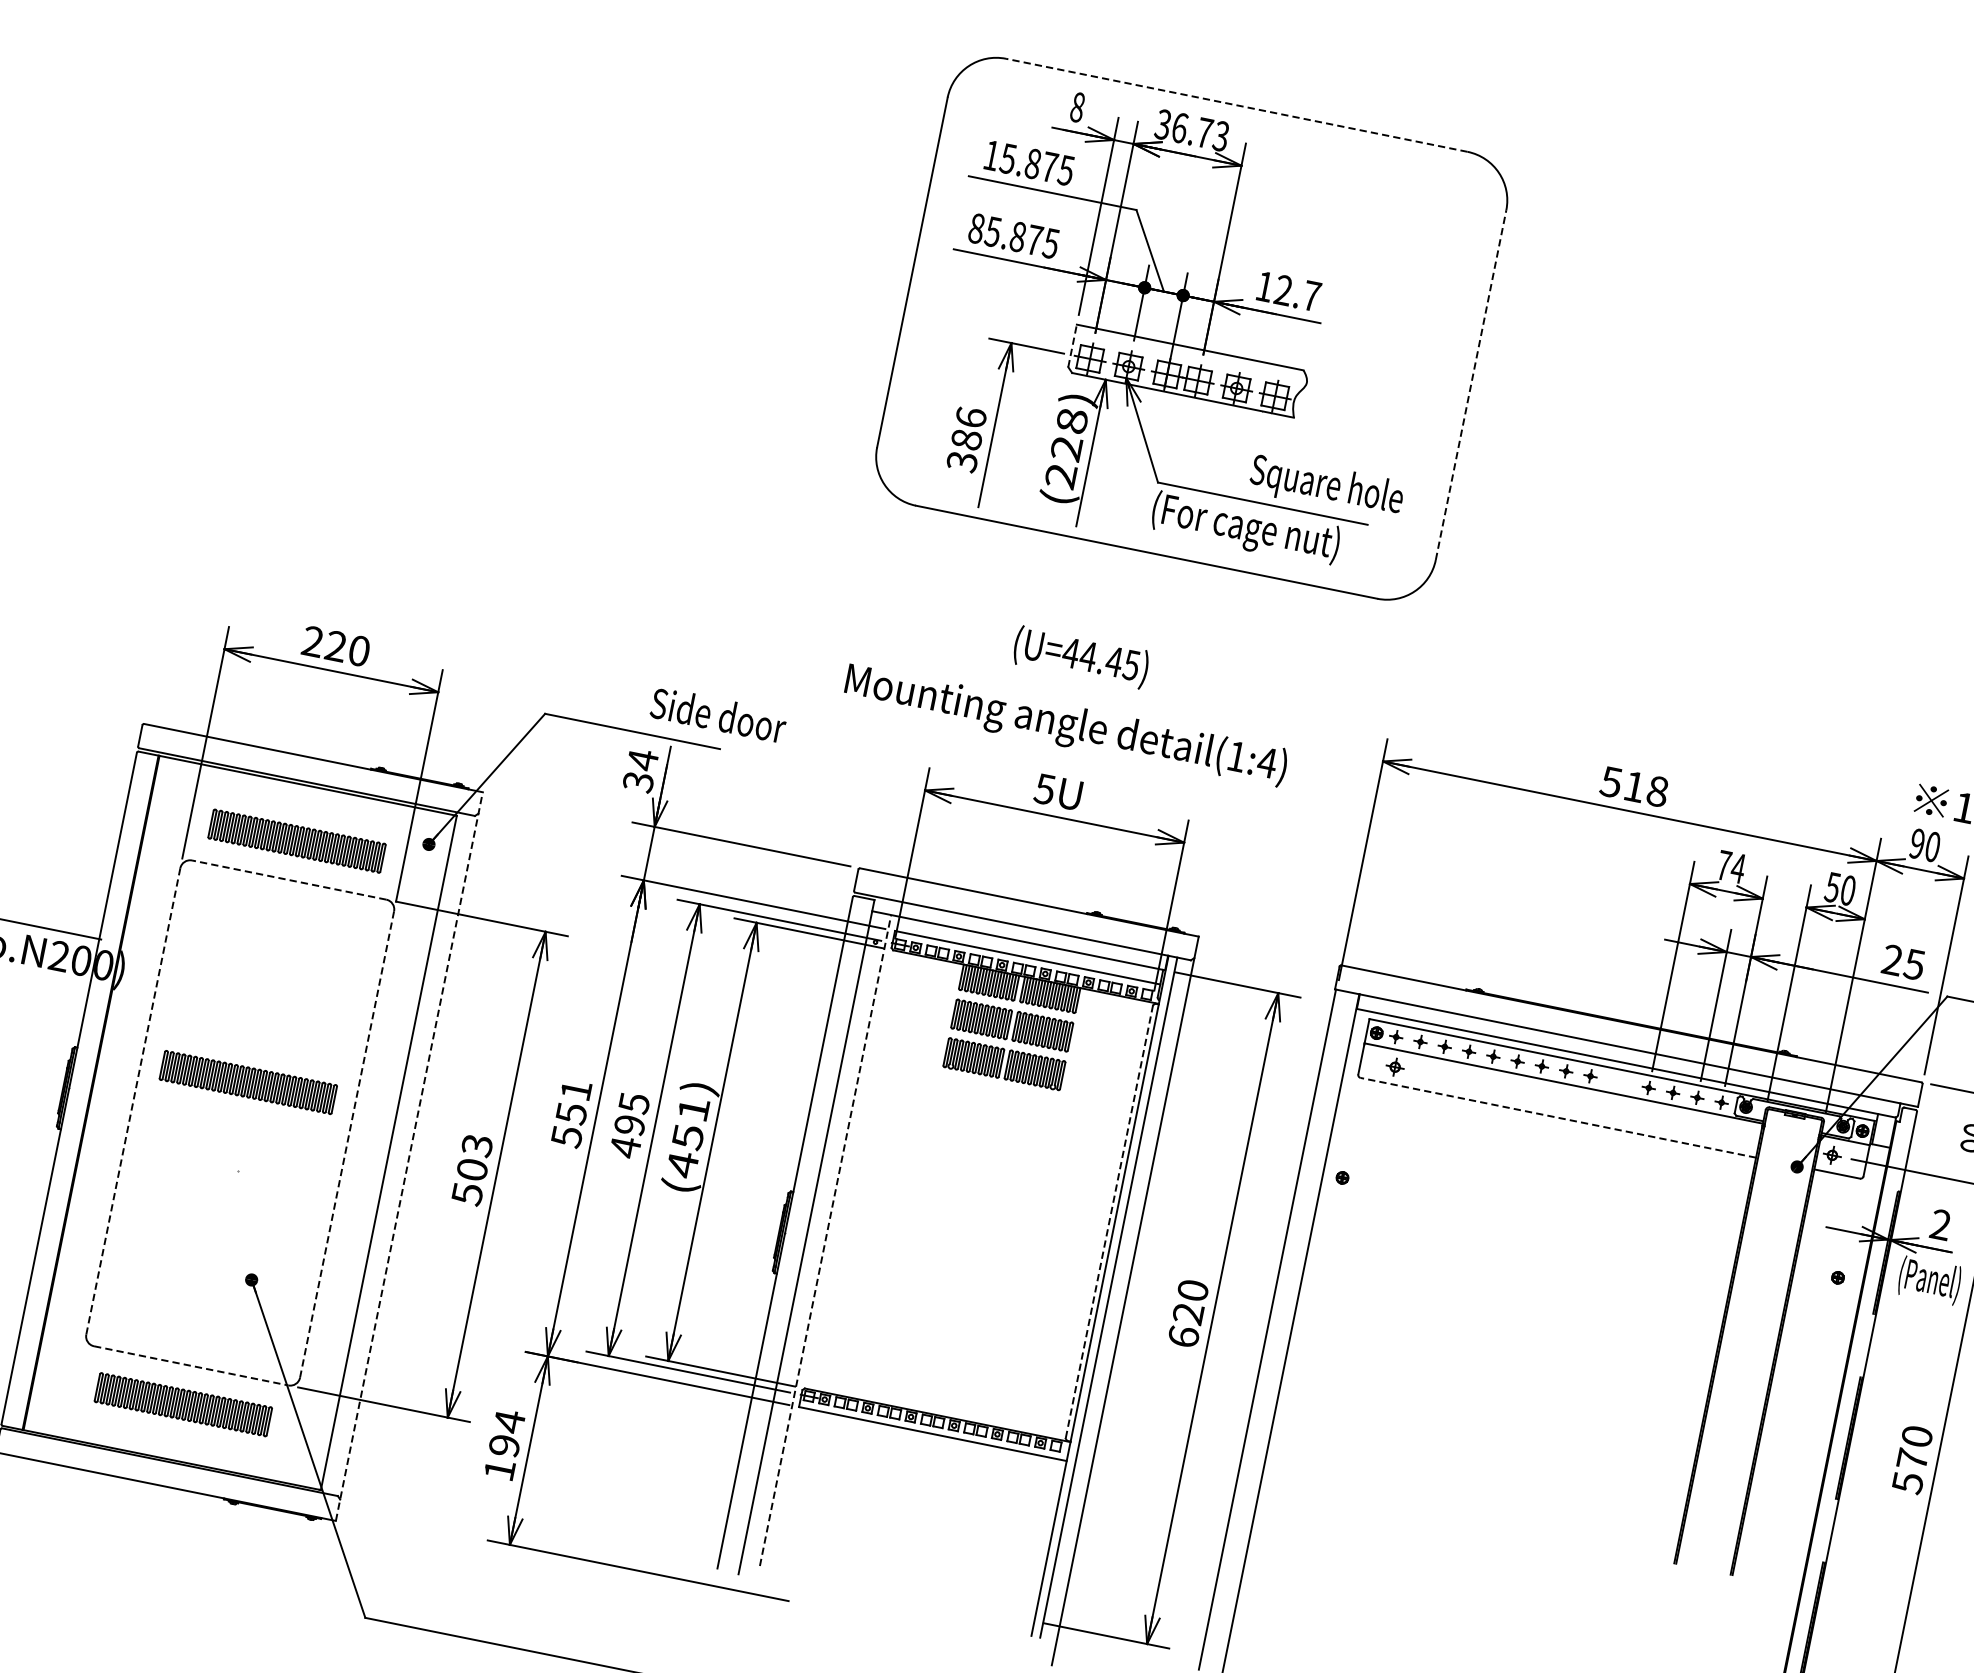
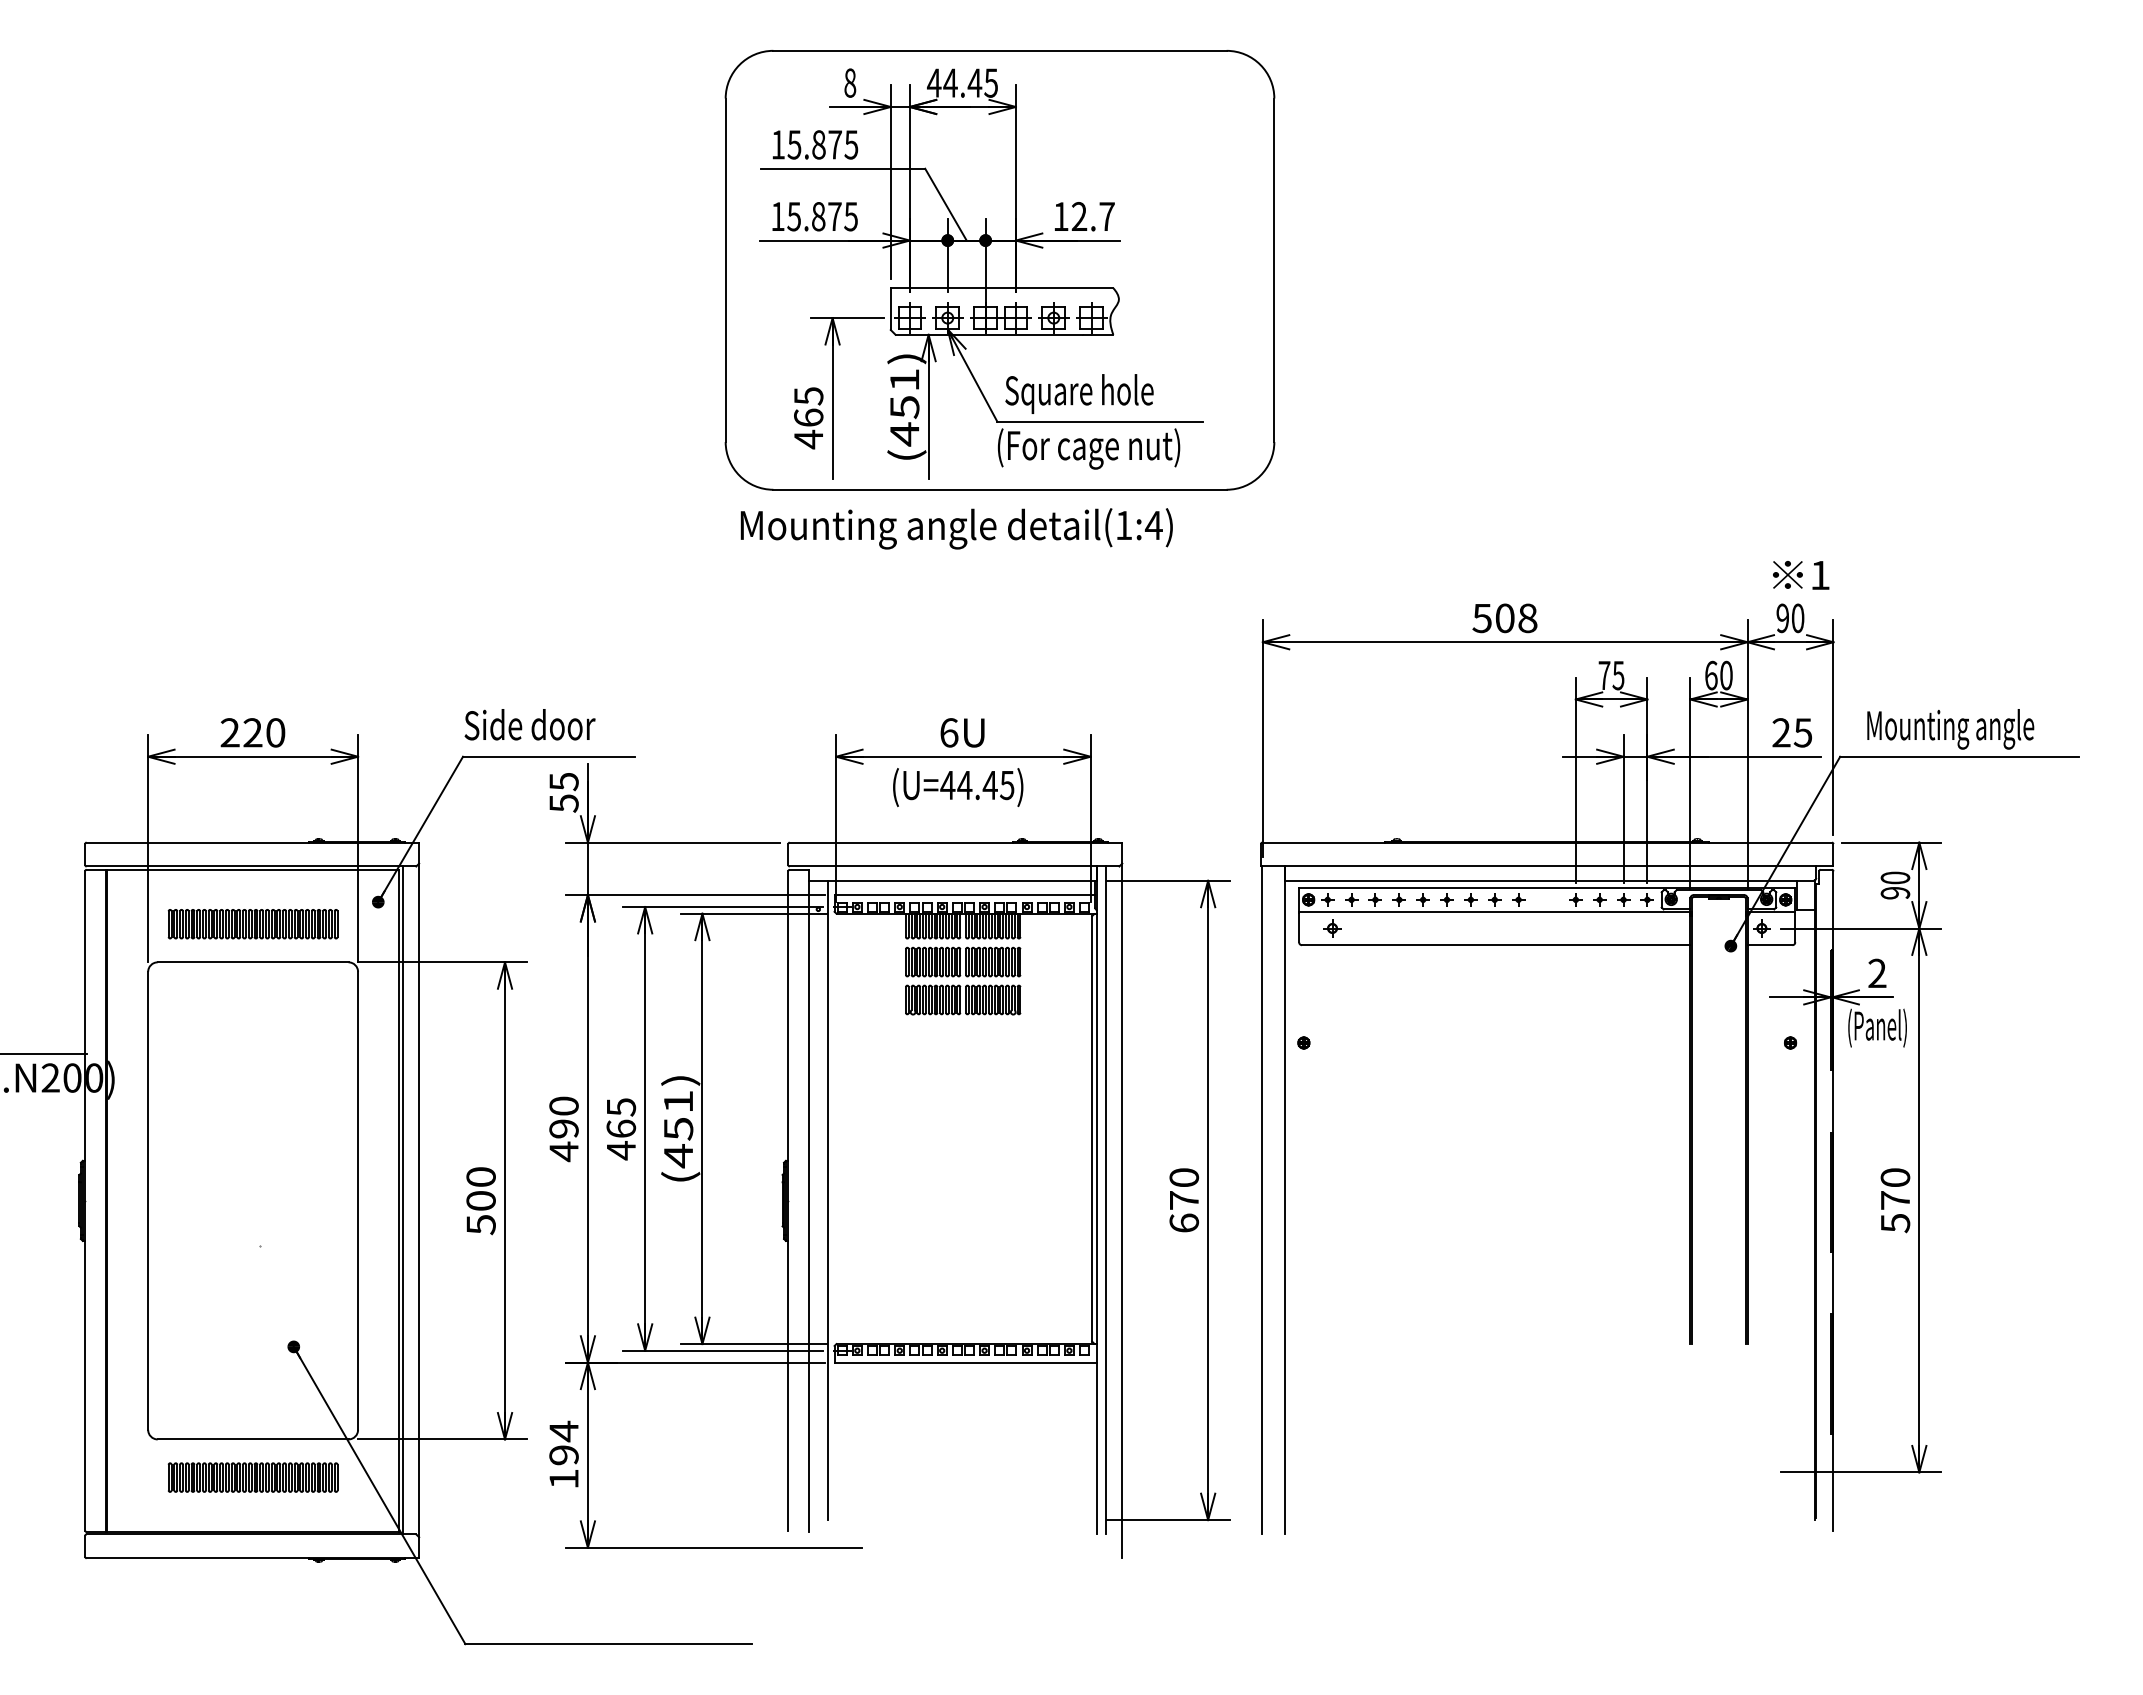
line: (1237, 105) -> (1000, 50), dashed -> solid
text: (1192, 129) -> (962, 82), 36.73 -> 44.45
text: (976, 228) -> (777, 216), 85.875 -> 15.875
line: (1072, 346) -> (890, 309), dashed -> solid
line: (1471, 385) -> (1274, 270), dashed -> solid
text: (966, 440) -> (808, 418), 386 -> 465
text: (1066, 448) -> (904, 407), (228) -> (451)
text: (1326, 486) -> (1079, 393), moved
text: (1081, 657) -> (958, 787), moved
text: (718, 714) -> (529, 724), moved
text: (1065, 725) -> (956, 528), moved
text: (640, 770) -> (563, 792), 34 -> 55
text: (1634, 787) -> (1505, 618), 518 -> 508
text: (1044, 788) -> (948, 732), 5U -> 6U
text: (1738, 868) -> (1618, 675), 74 -> 75
line: (288, 880) -> (252, 962), dashed -> solid
text: (1831, 887) -> (1710, 675), 50 -> 60
part: (247, 1082) -> (252, 1161), removed
line: (133, 1102) -> (148, 1201), dashed -> solid
text: (570, 1113) -> (563, 1129), 551 -> 490
line: (1557, 1117) -> (1495, 945), dashed -> solid
text: (630, 1124) -> (621, 1128), 495 -> 465
line: (347, 1144) -> (358, 1200), dashed -> solid
text: (476, 1145) -> (480, 1177), 503 -> 500
line: (392, 1153) -> (402, 1200), added
line: (409, 1156) -> (419, 1200), dashed -> solid
line: (1109, 1221) -> (1092, 1128), dashed -> solid
line: (825, 1240) -> (827, 1200), dashed -> solid
text: (1187, 1313) -> (1183, 1200), 620 -> 670
line: (191, 1365) -> (253, 1439), dashed -> solid

